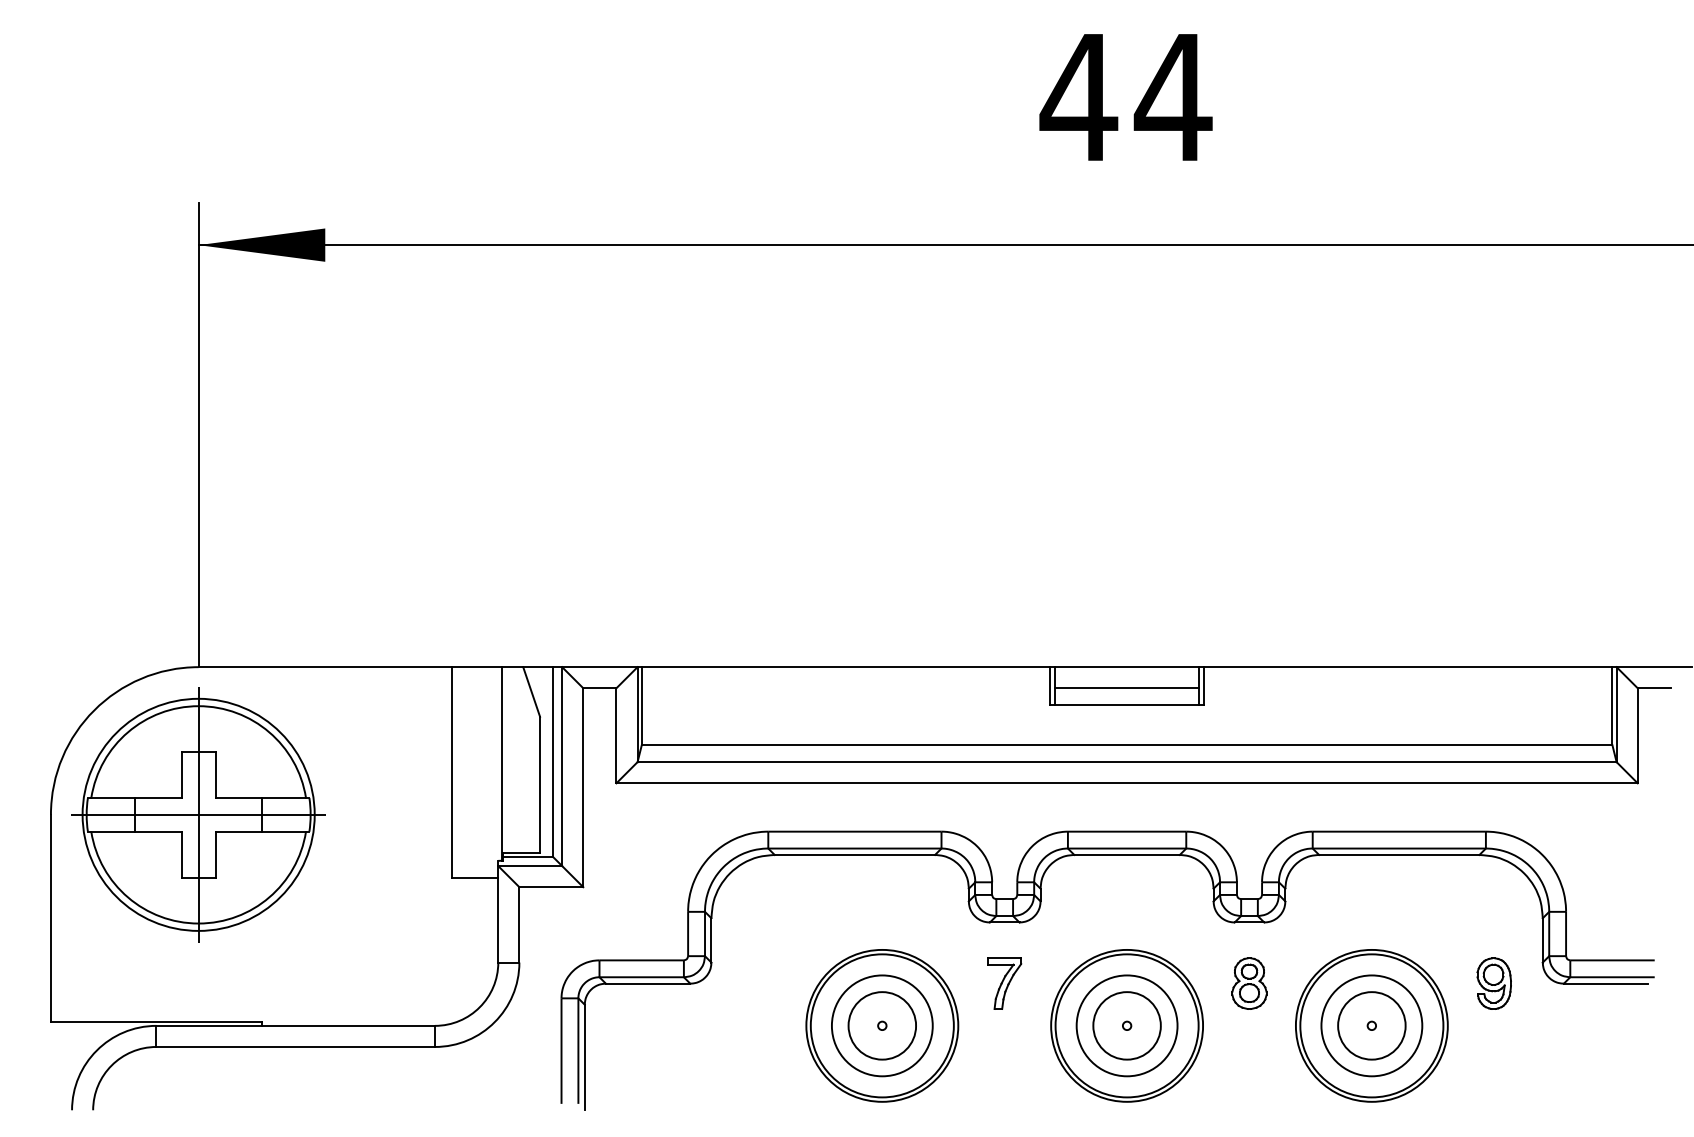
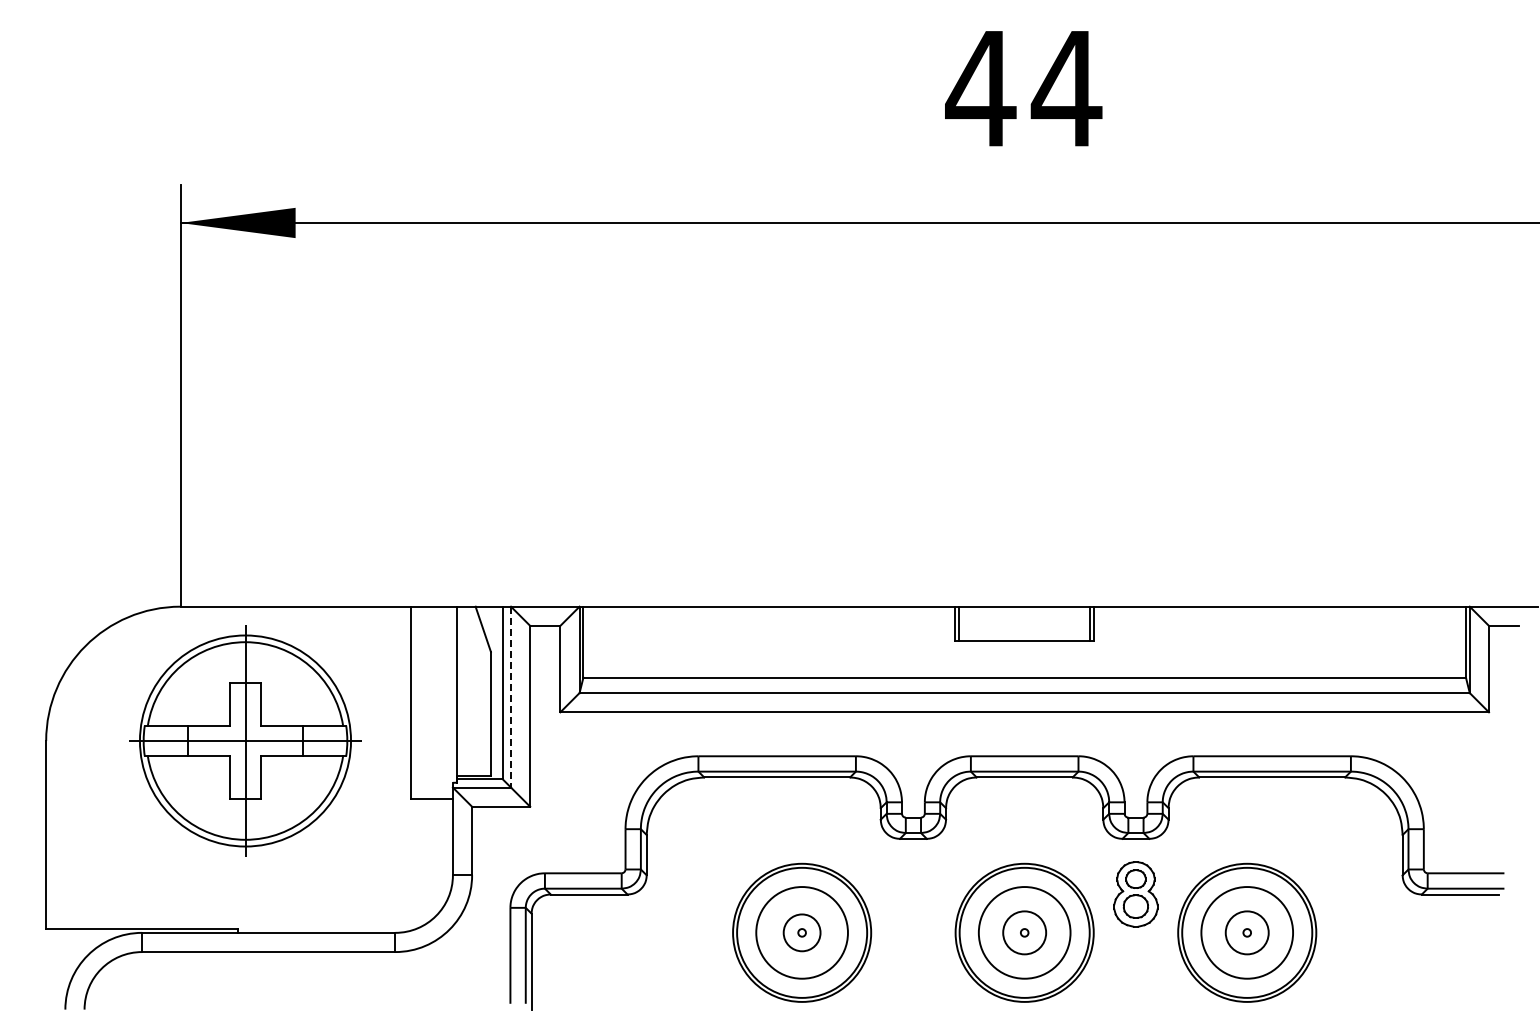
line: (1126, 687) -> (1024, 625), removed
line: (562, 767) -> (511, 697), solid -> dashed
part: (198, 814) -> (245, 740), moved
part: (1004, 983) -> (913, 894), removed
part: (1248, 983) -> (1135, 894), size x1.4
part: (1494, 983) -> (1358, 894), removed
circle: (881, 1025) -> (801, 932), size x0.6
circle: (1126, 1025) -> (1024, 932), size x0.7
circle: (1371, 1025) -> (1246, 932), size x0.7

